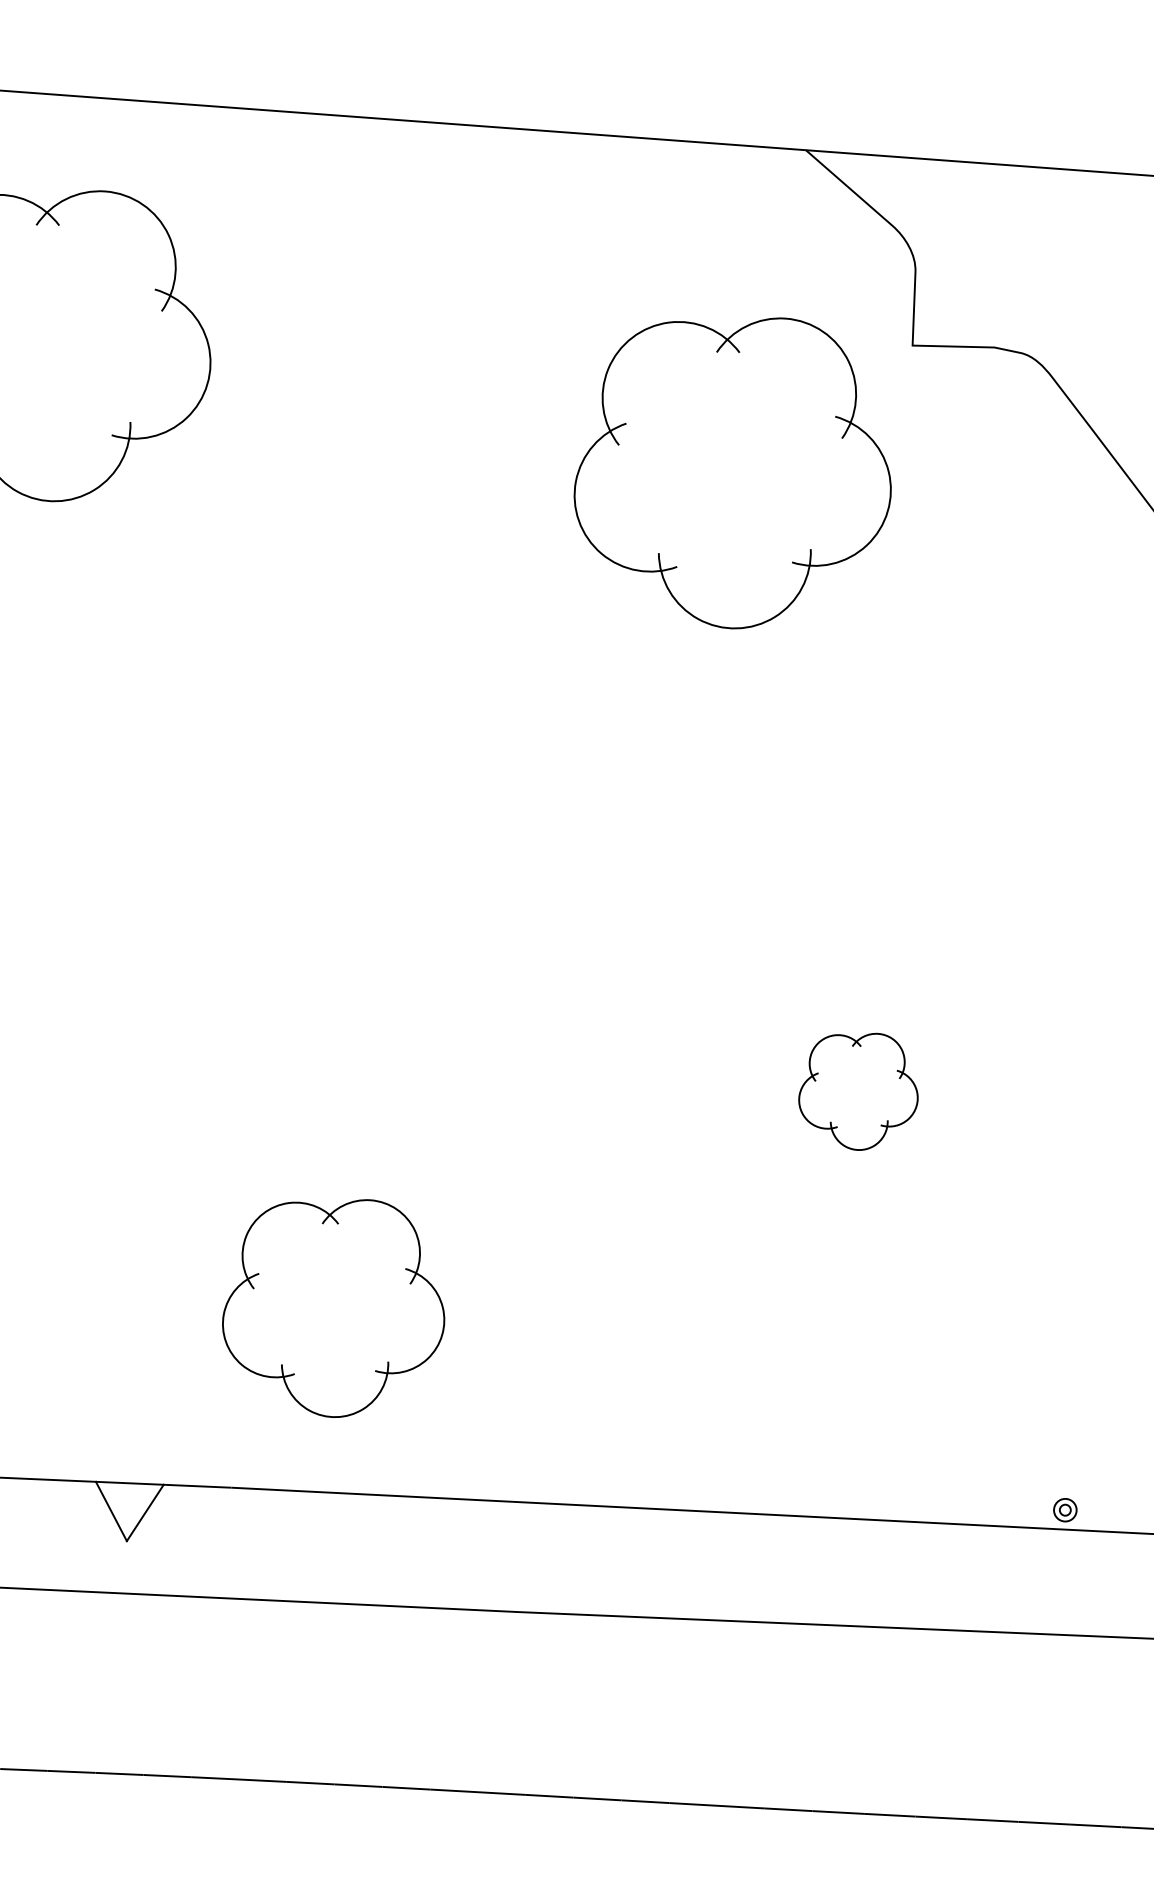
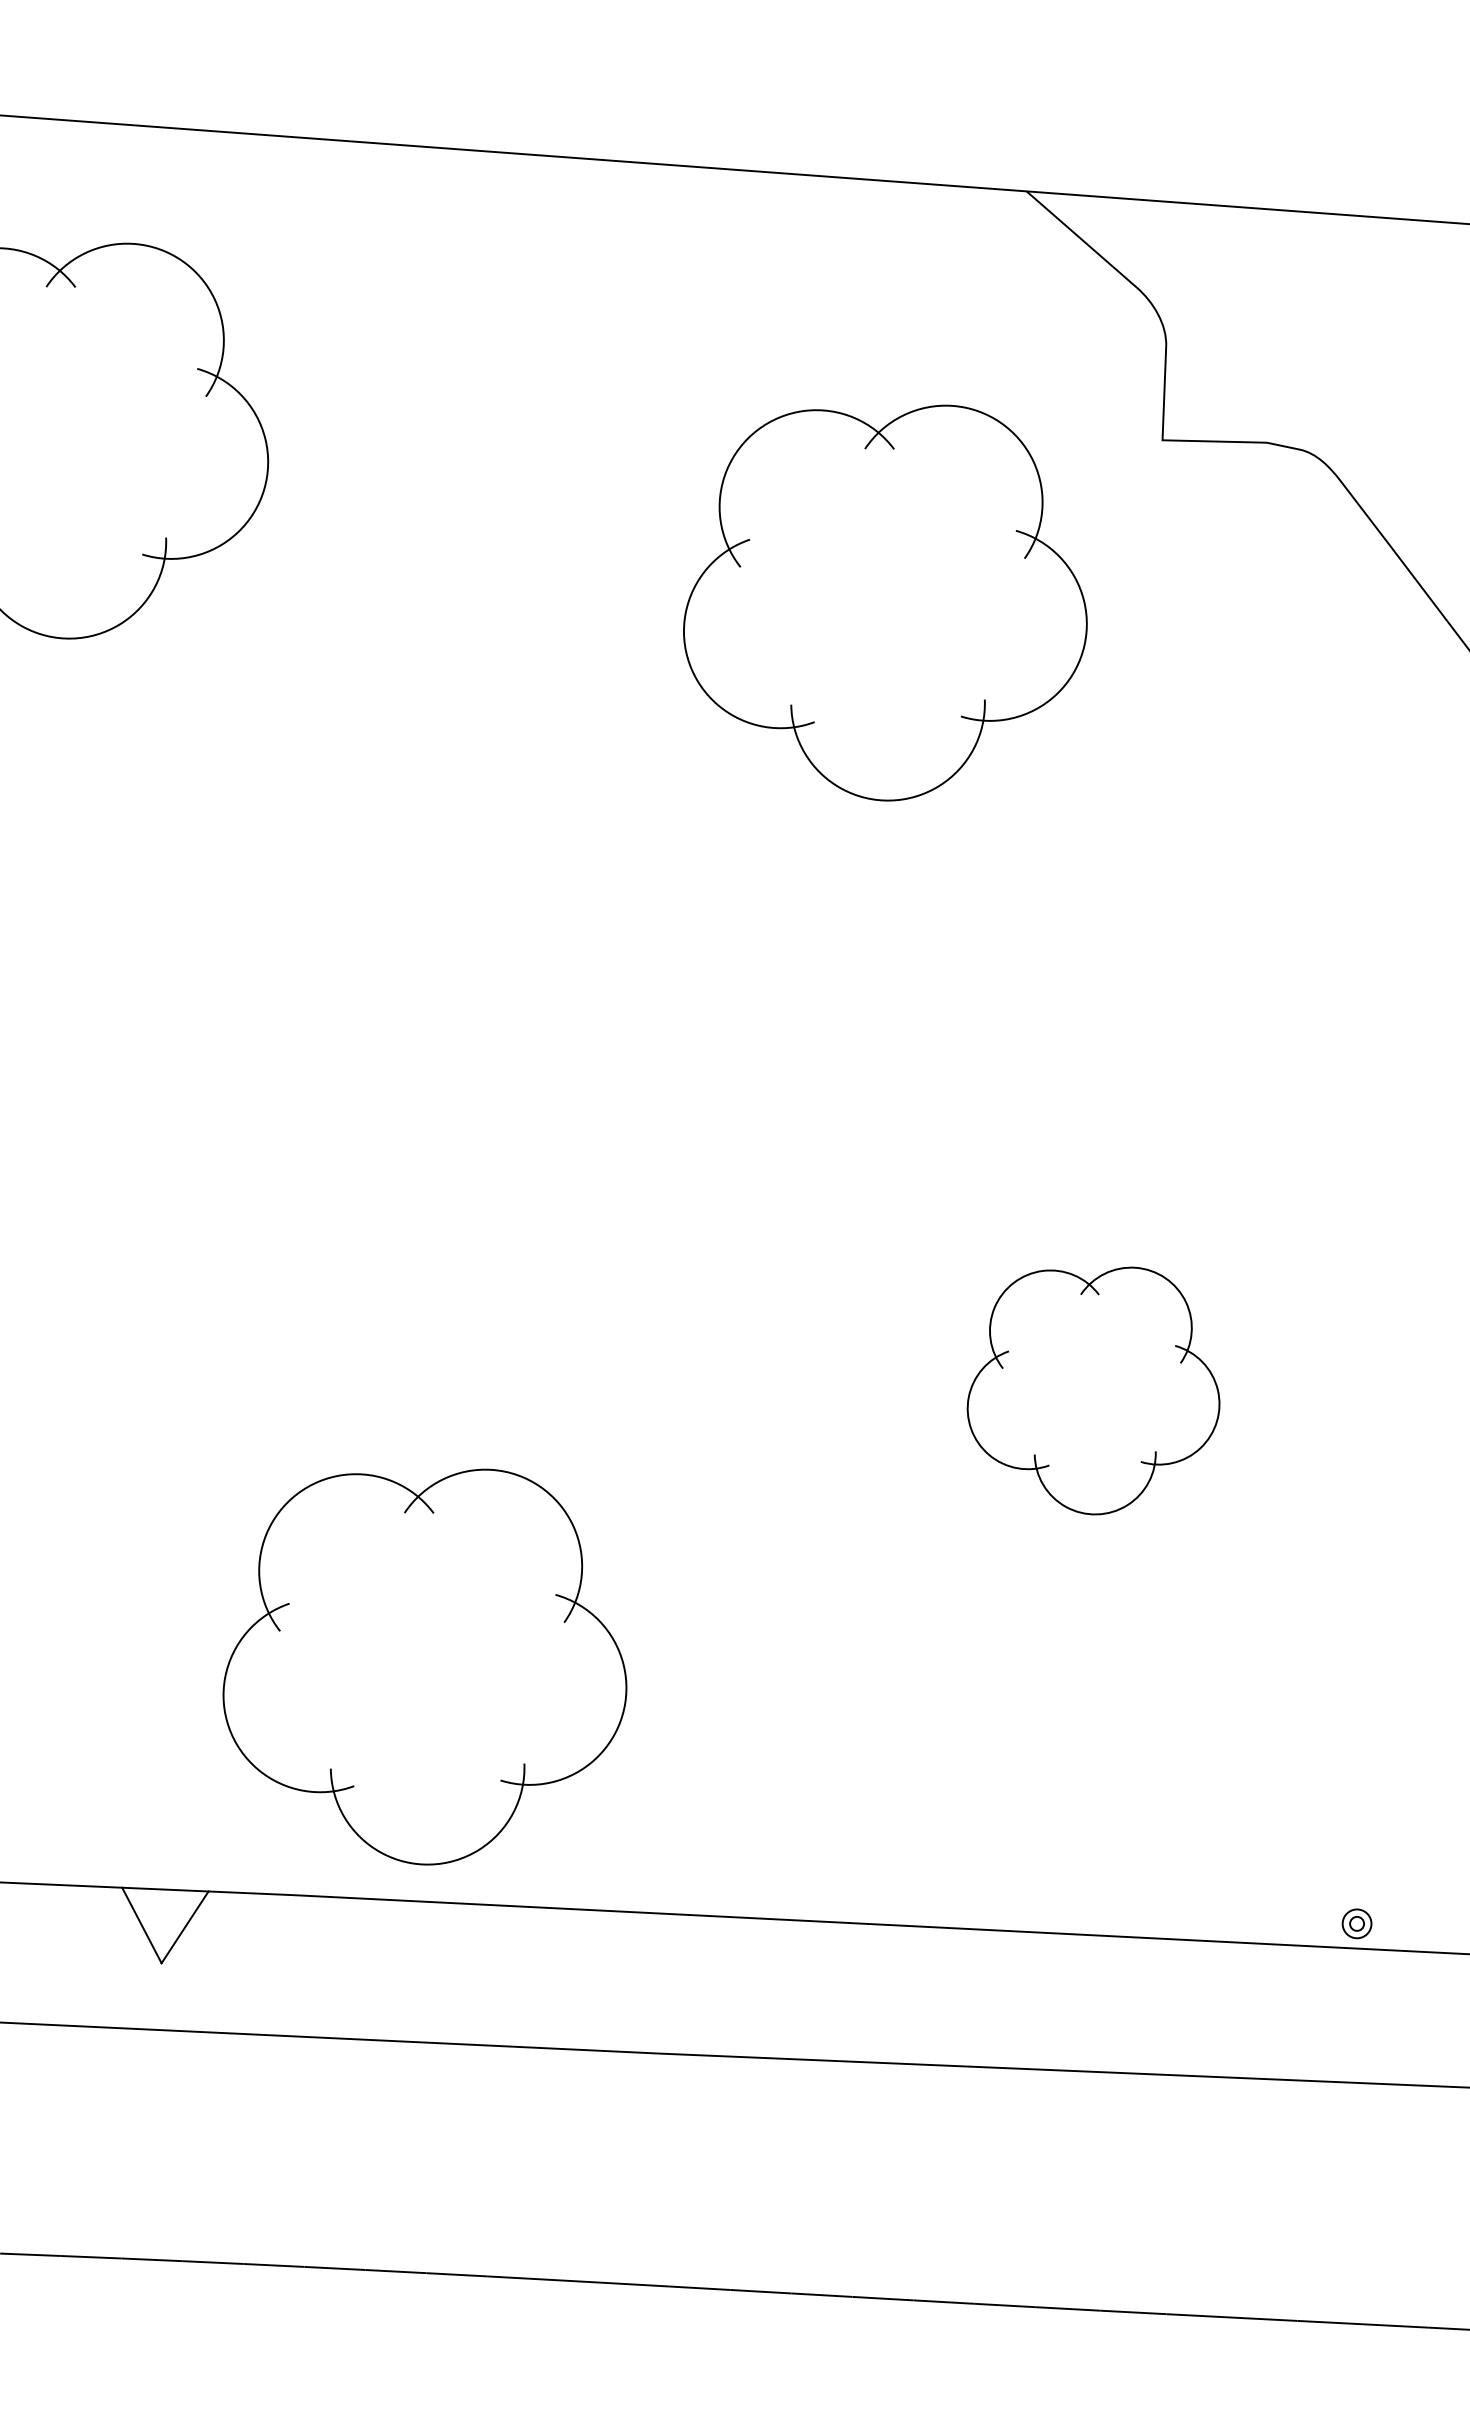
part: (732, 472) -> (885, 602), moved
part: (858, 1091) -> (1093, 1390), size x1.67
part: (333, 1308) -> (424, 1666), size x1.43

